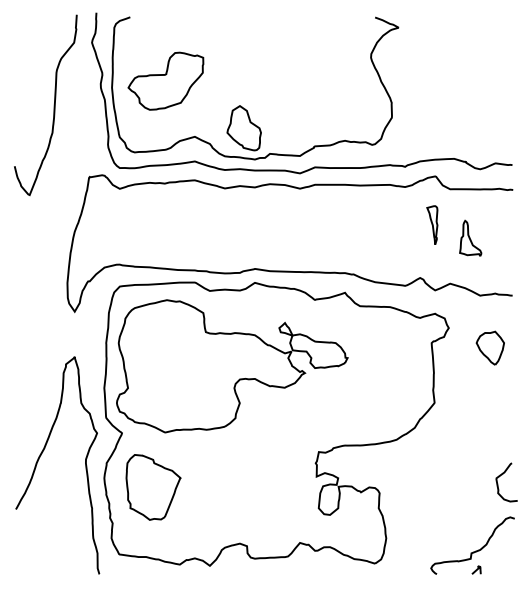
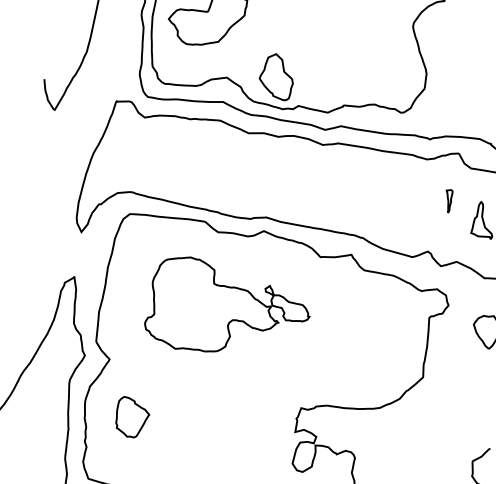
part: (432, 224) -> (448, 200), size x0.6
part: (232, 366) -> (228, 310), size x0.7
part: (153, 487) -> (132, 417), size x0.6

